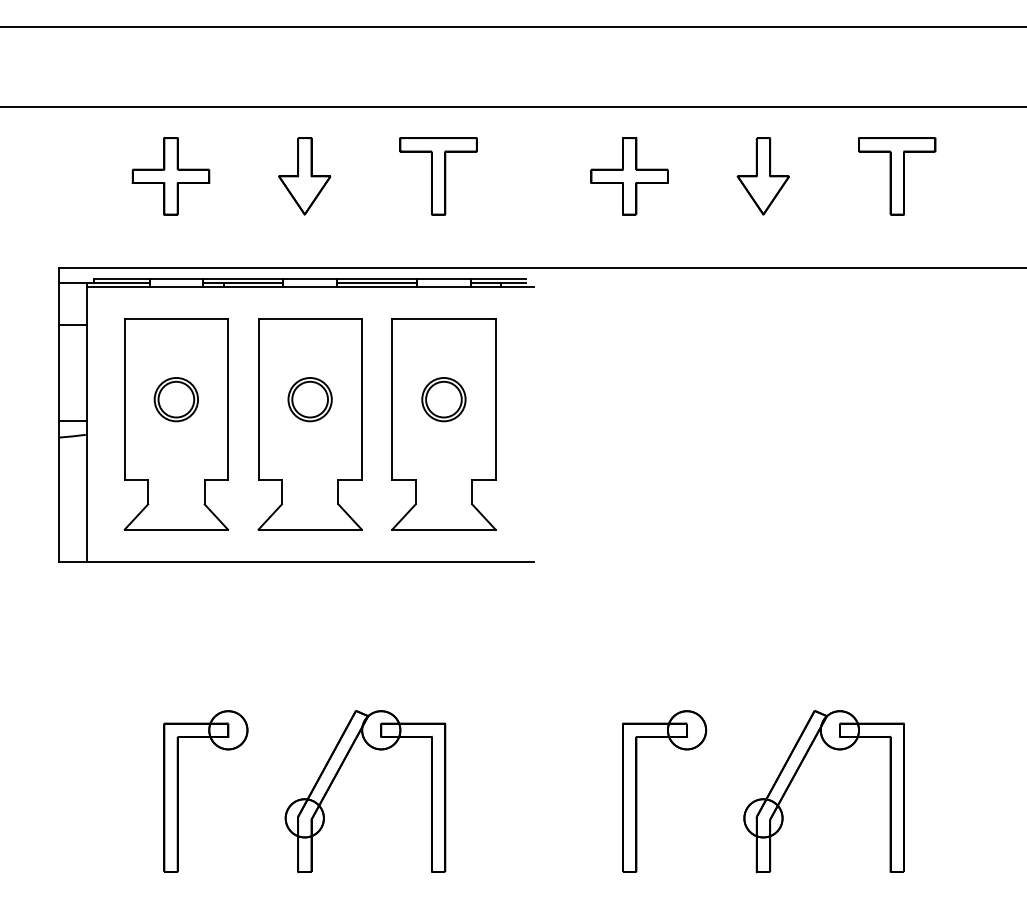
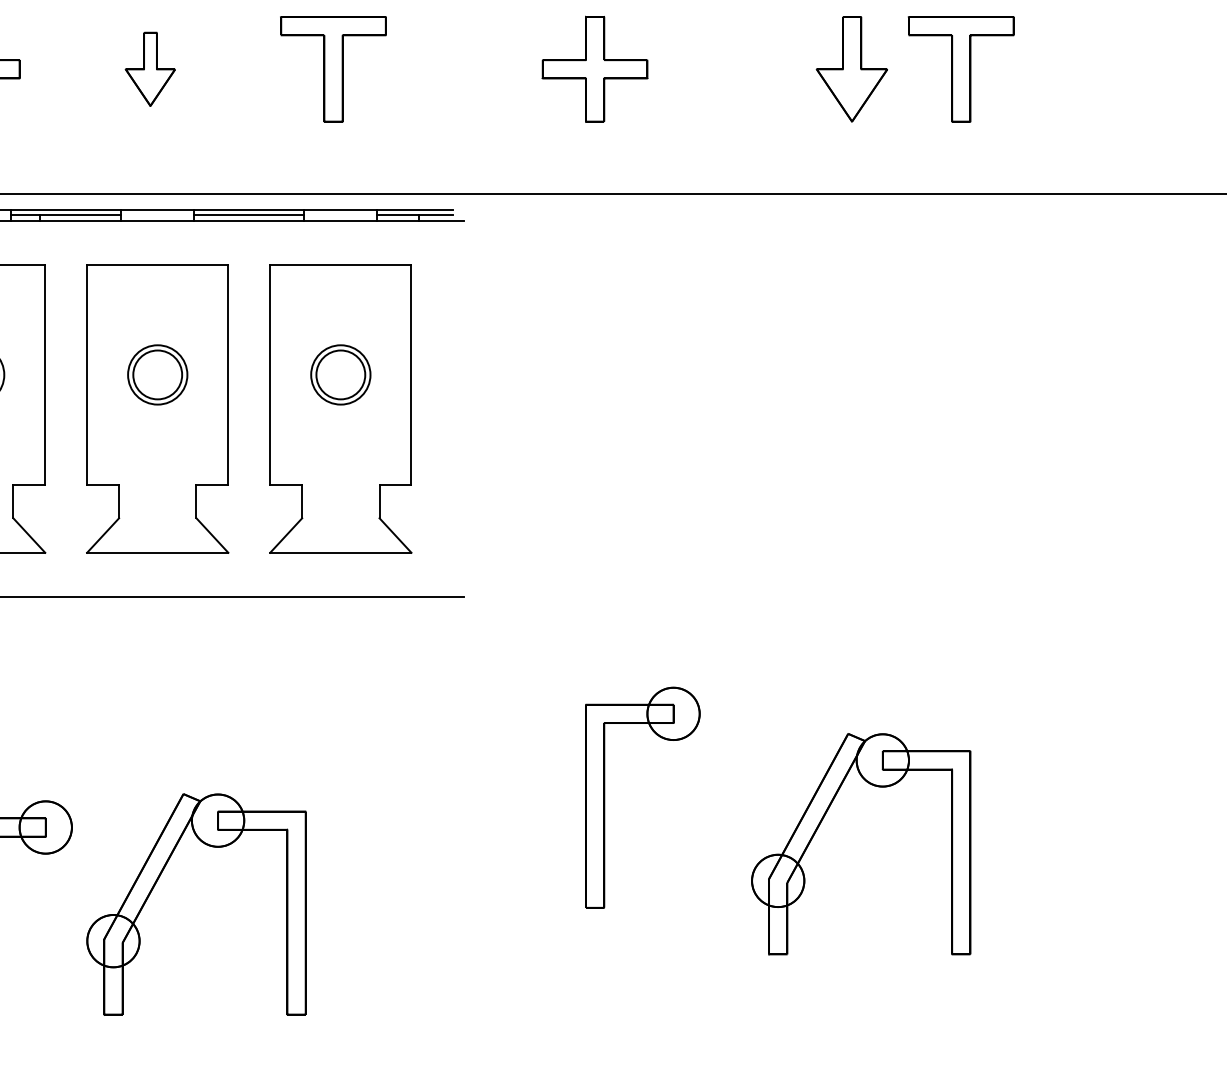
part: (304, 176) -> (149, 69), size x0.7
part: (762, 176) -> (850, 69), moved
part: (796, 774) -> (823, 820), moved
part: (336, 776) -> (156, 883), moved
part: (637, 791) -> (605, 797), moved

